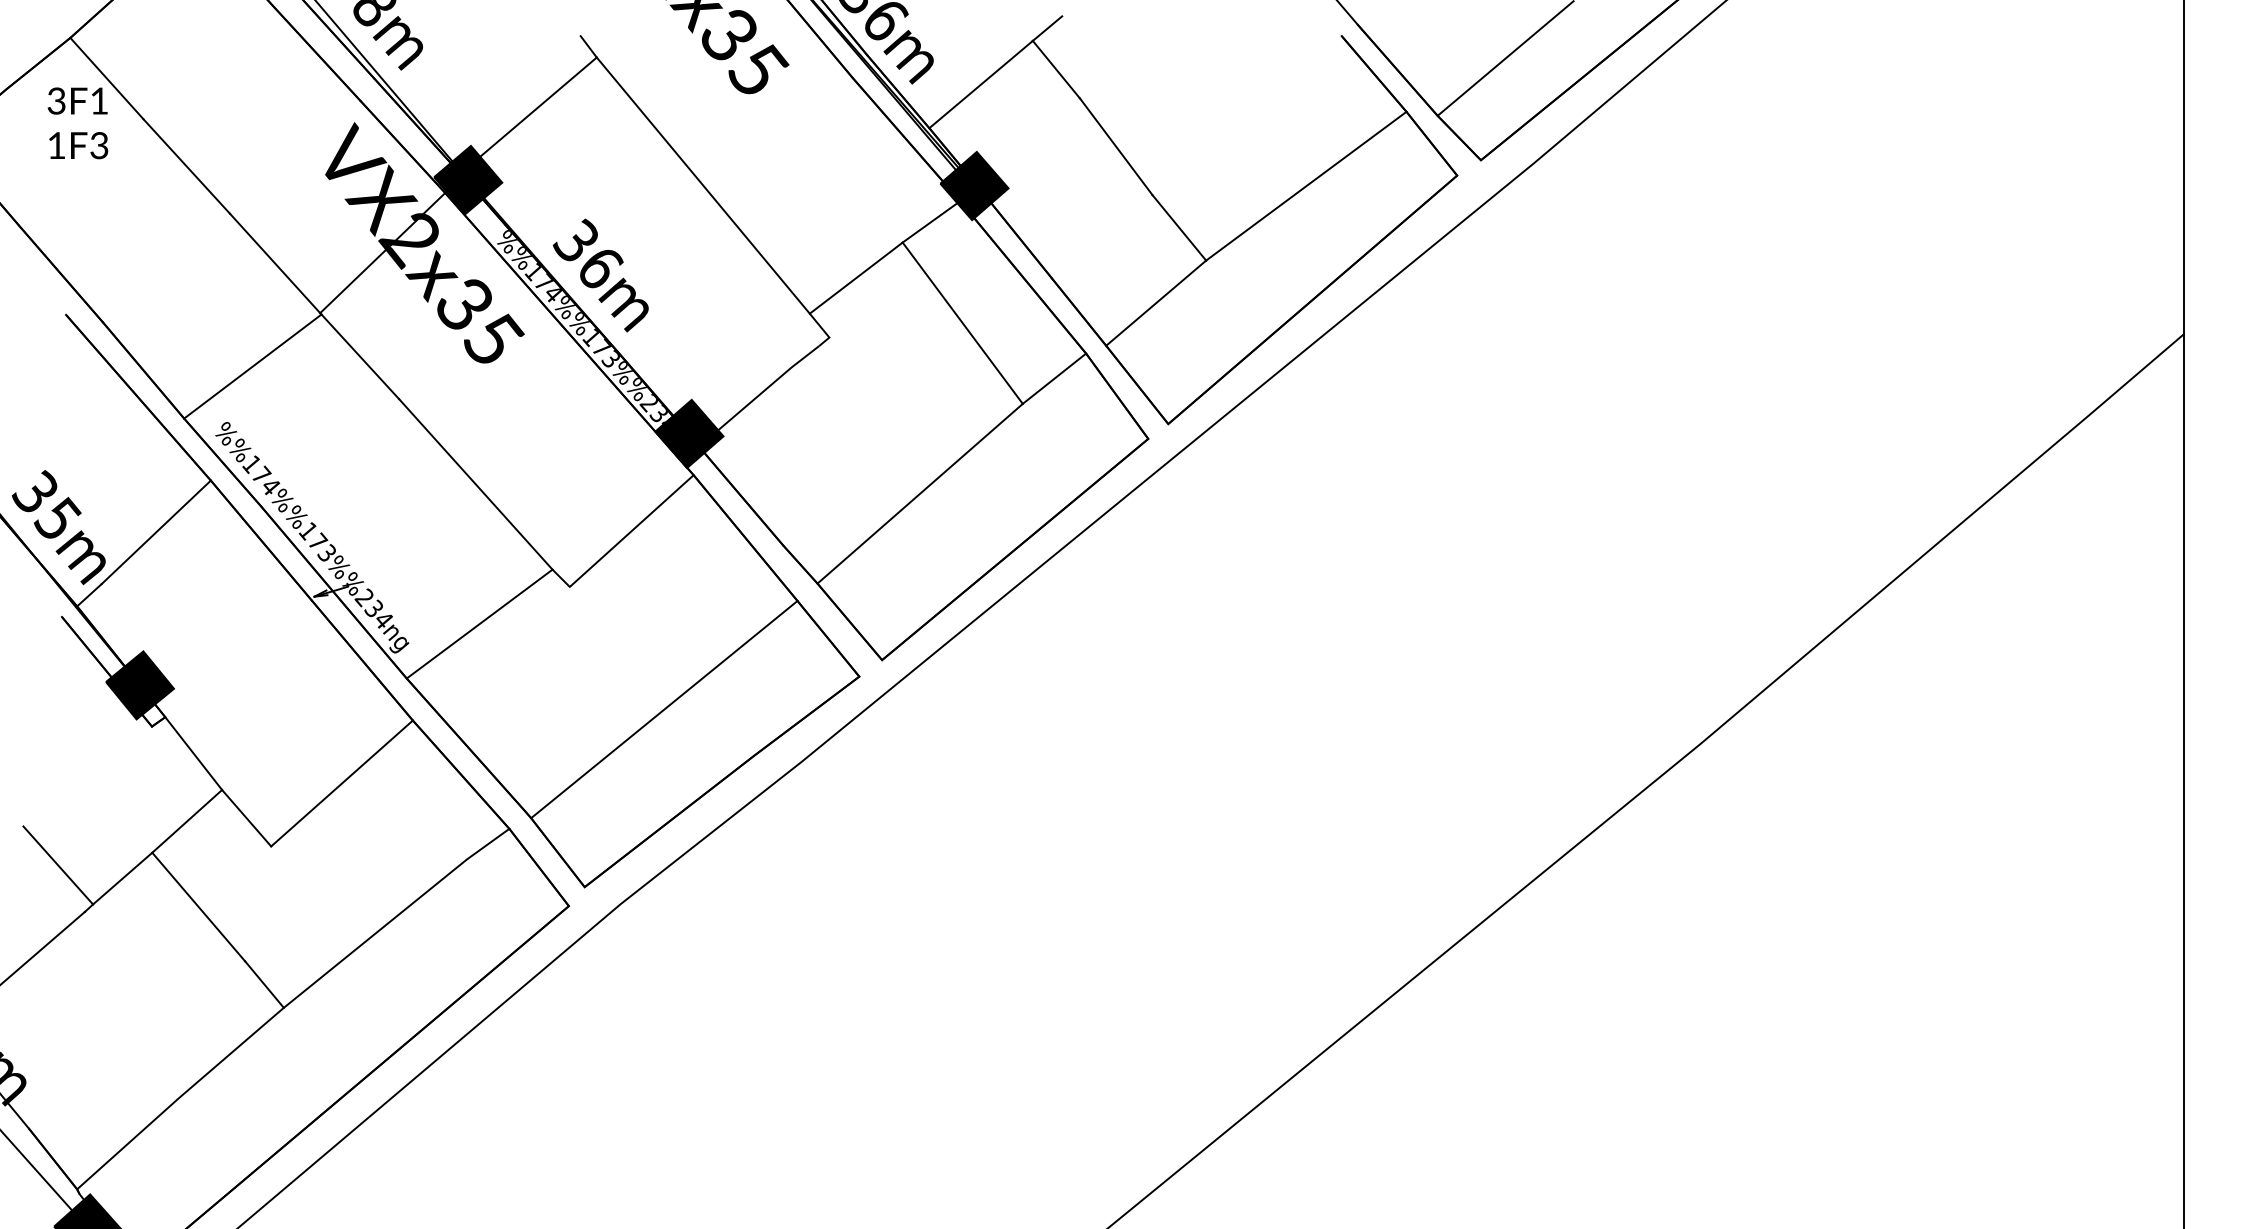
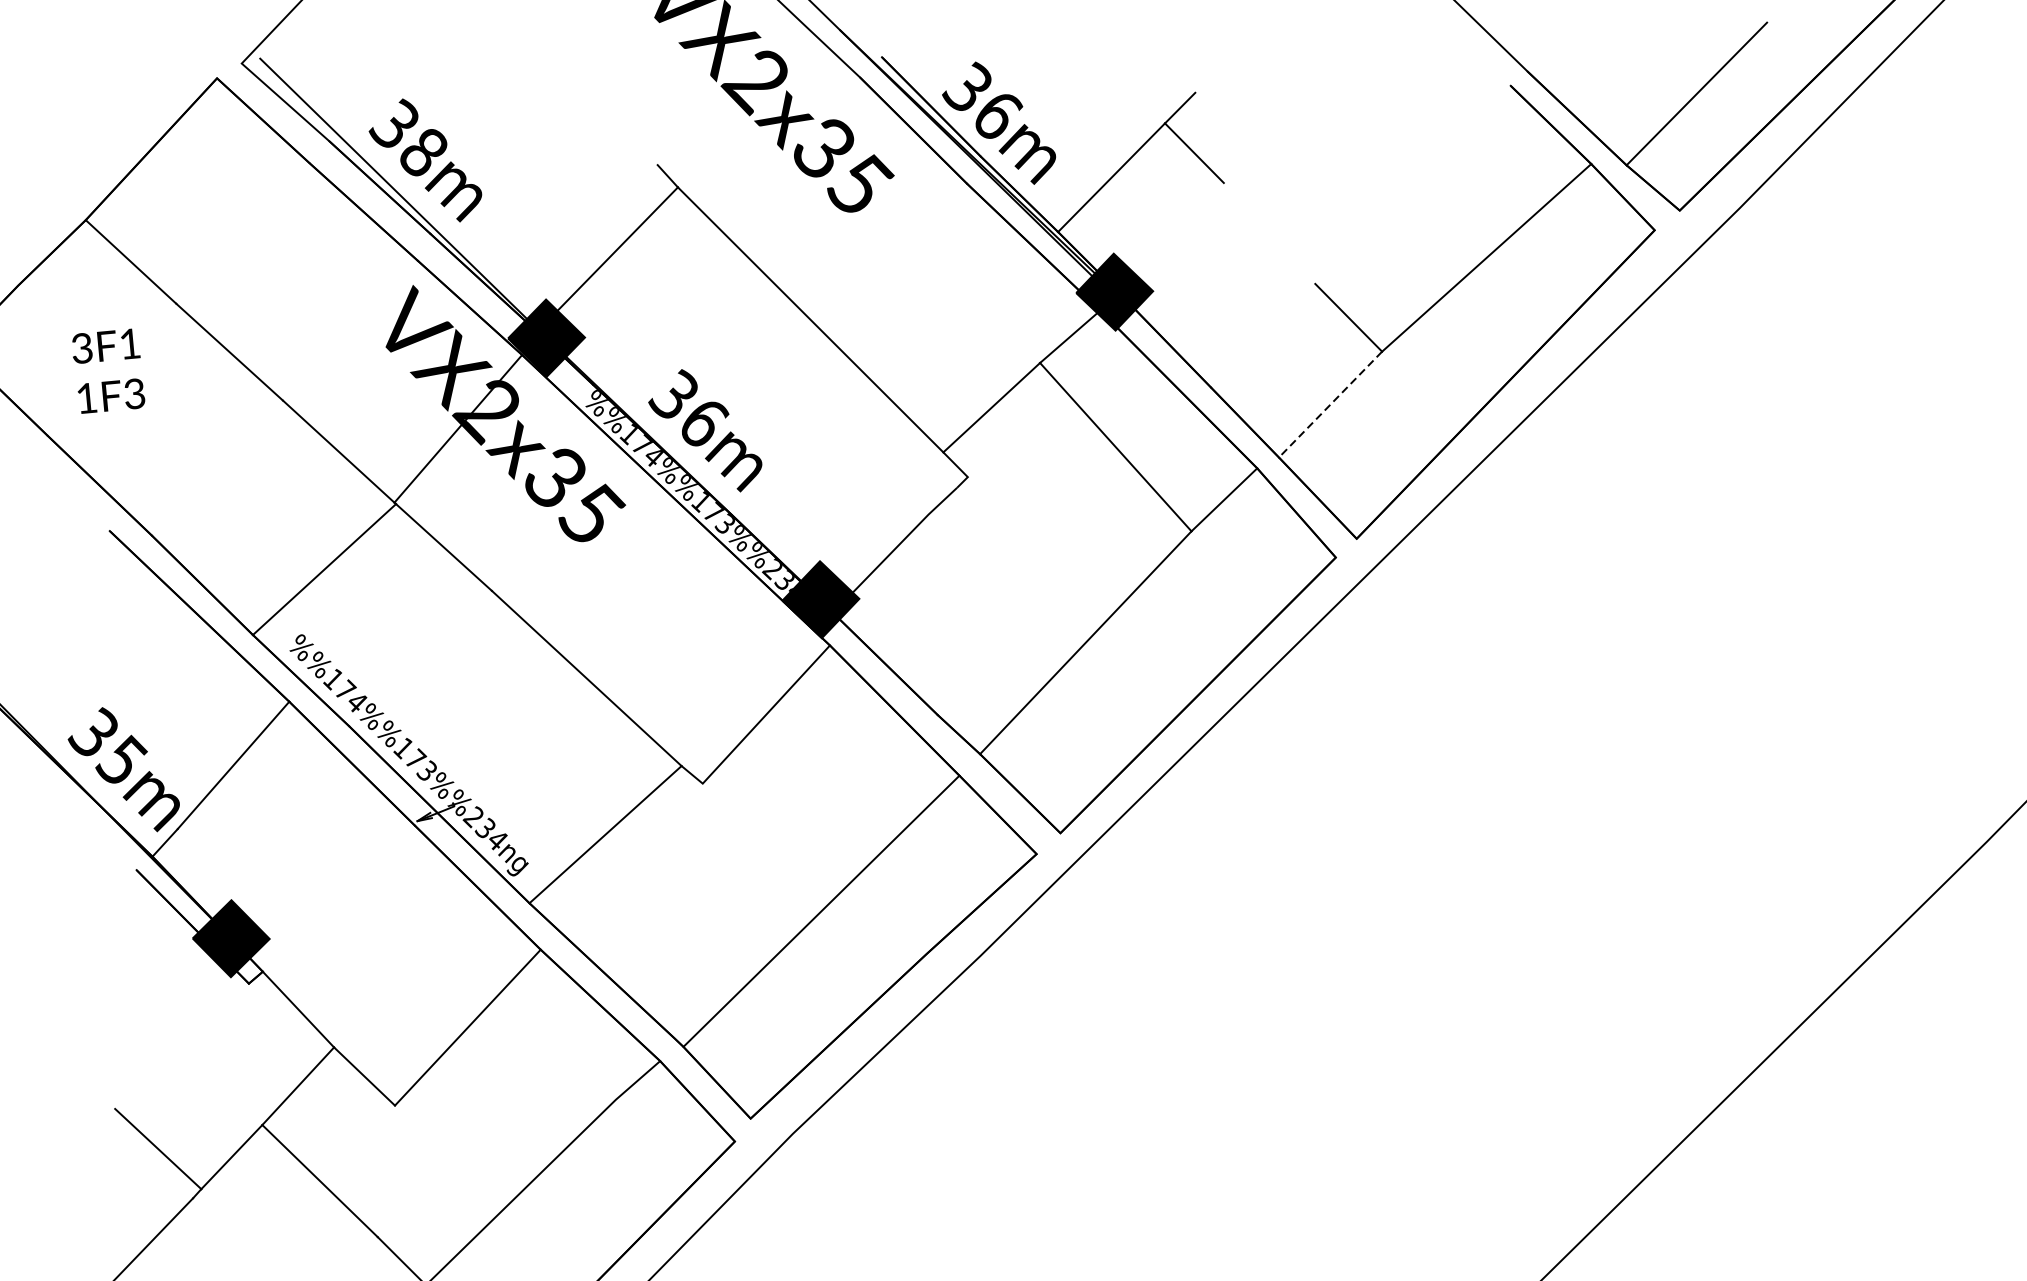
text: (77, 123) -> (107, 371), moved
line: (1115, 146) -> (1268, 233), removed
line: (1156, 303) -> (1330, 404), solid -> dashed

